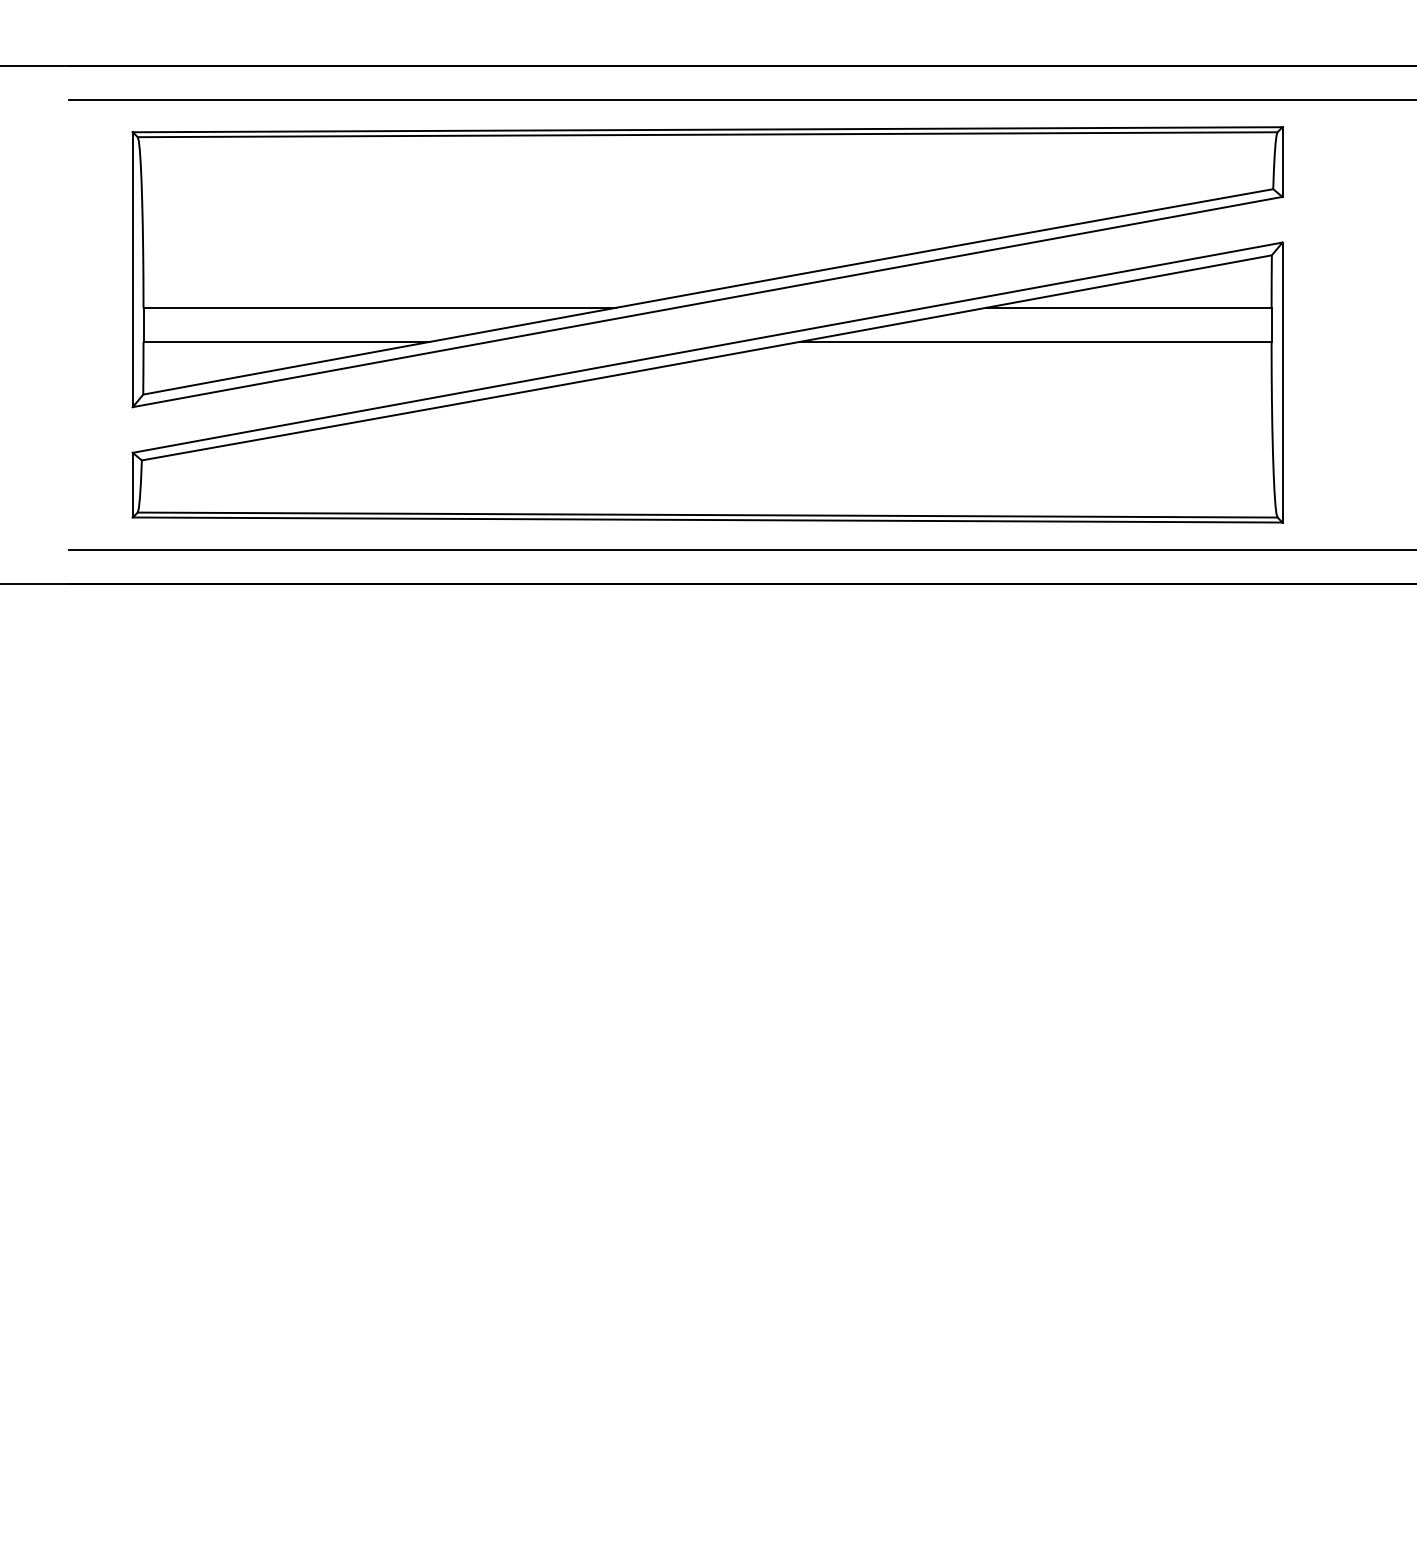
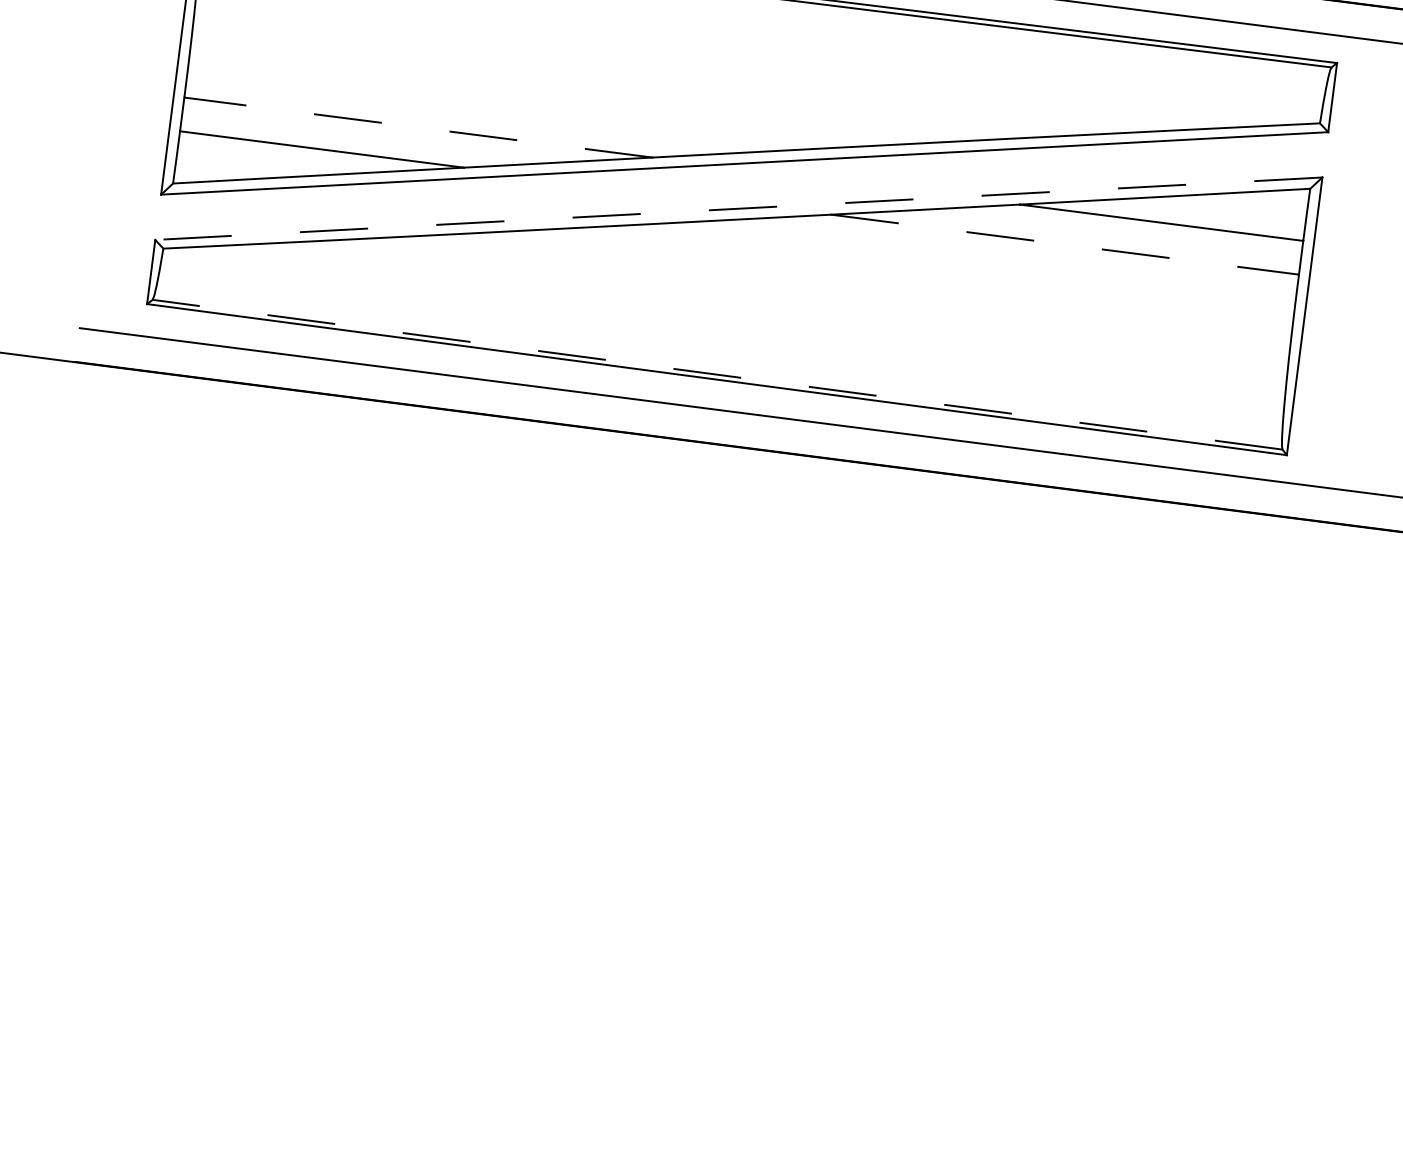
line: (379, 307) -> (418, 127), solid -> dashed
line: (1035, 341) -> (1064, 244), solid -> dashed
line: (707, 347) -> (738, 208), solid -> dashed
line: (707, 515) -> (717, 375), solid -> dashed

